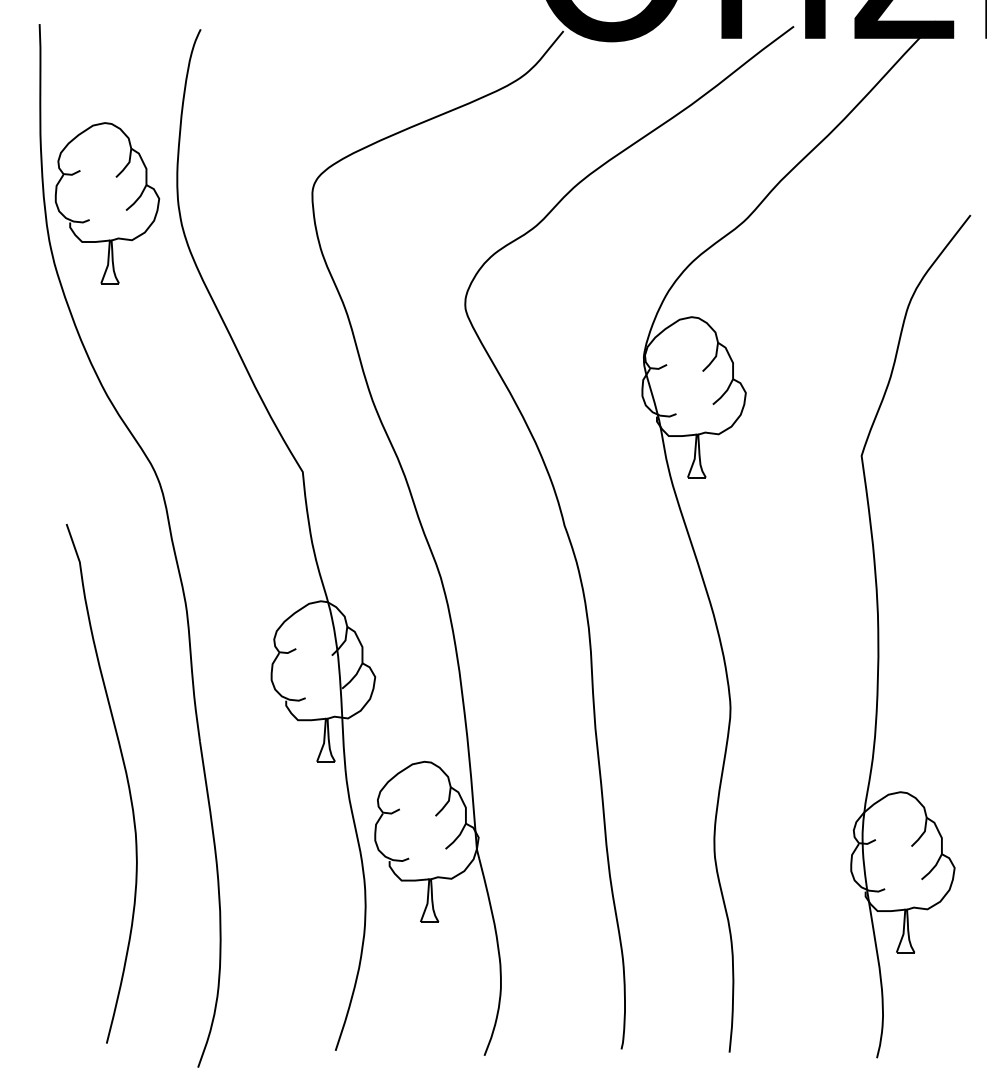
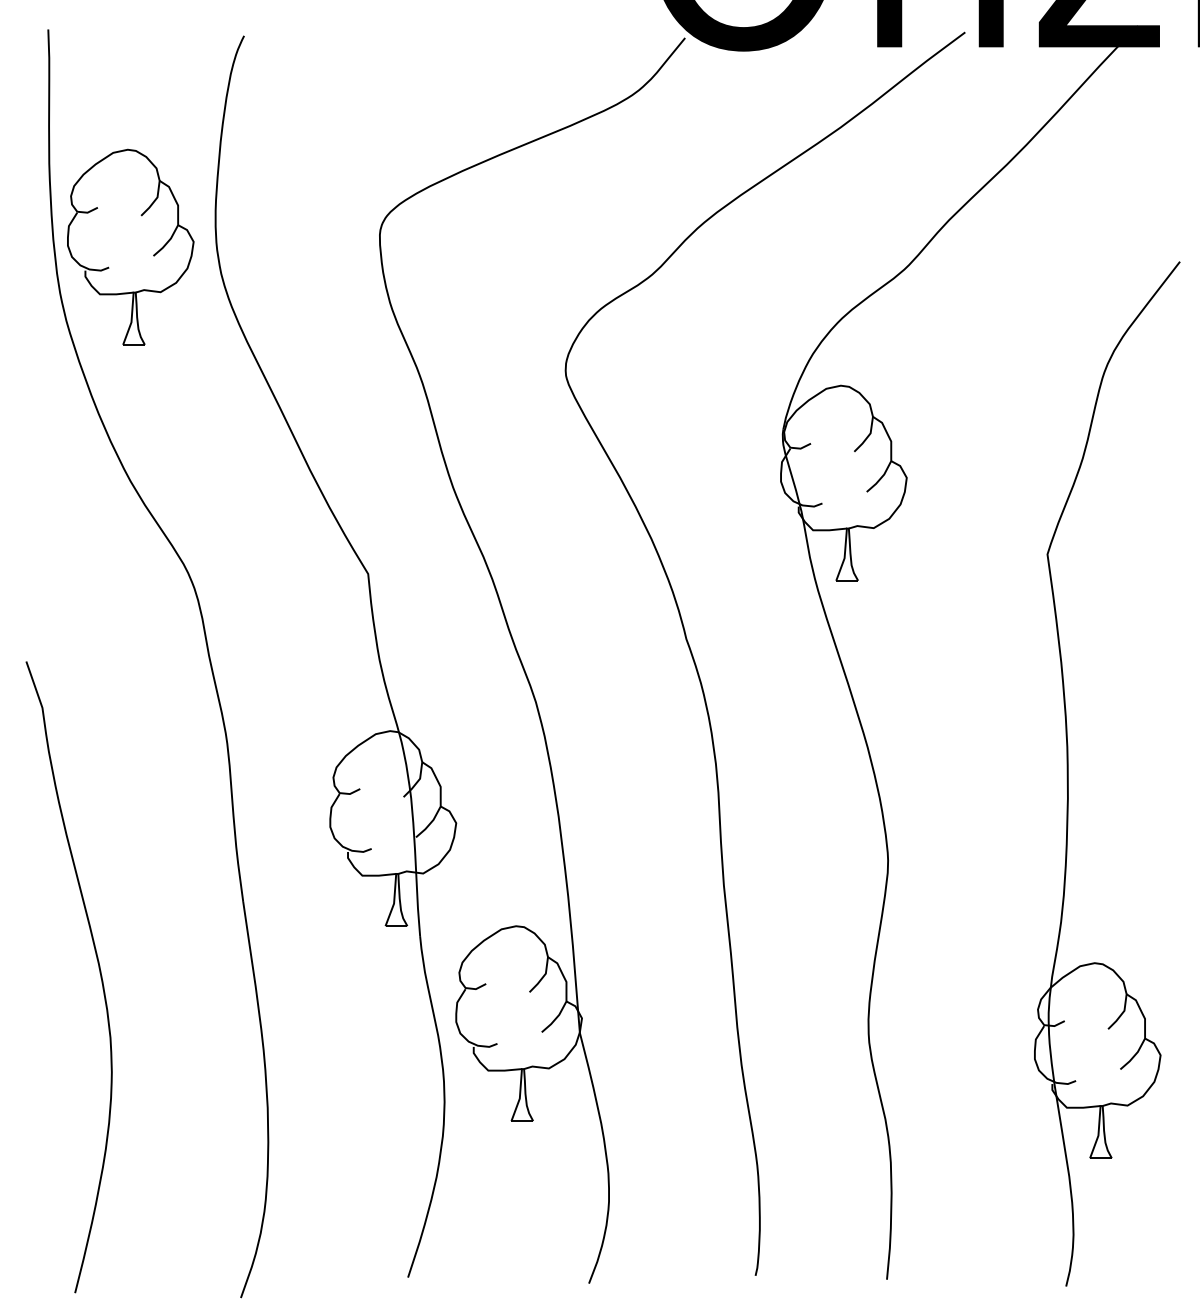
curve: (126, 780) -> (99, 973), moved

